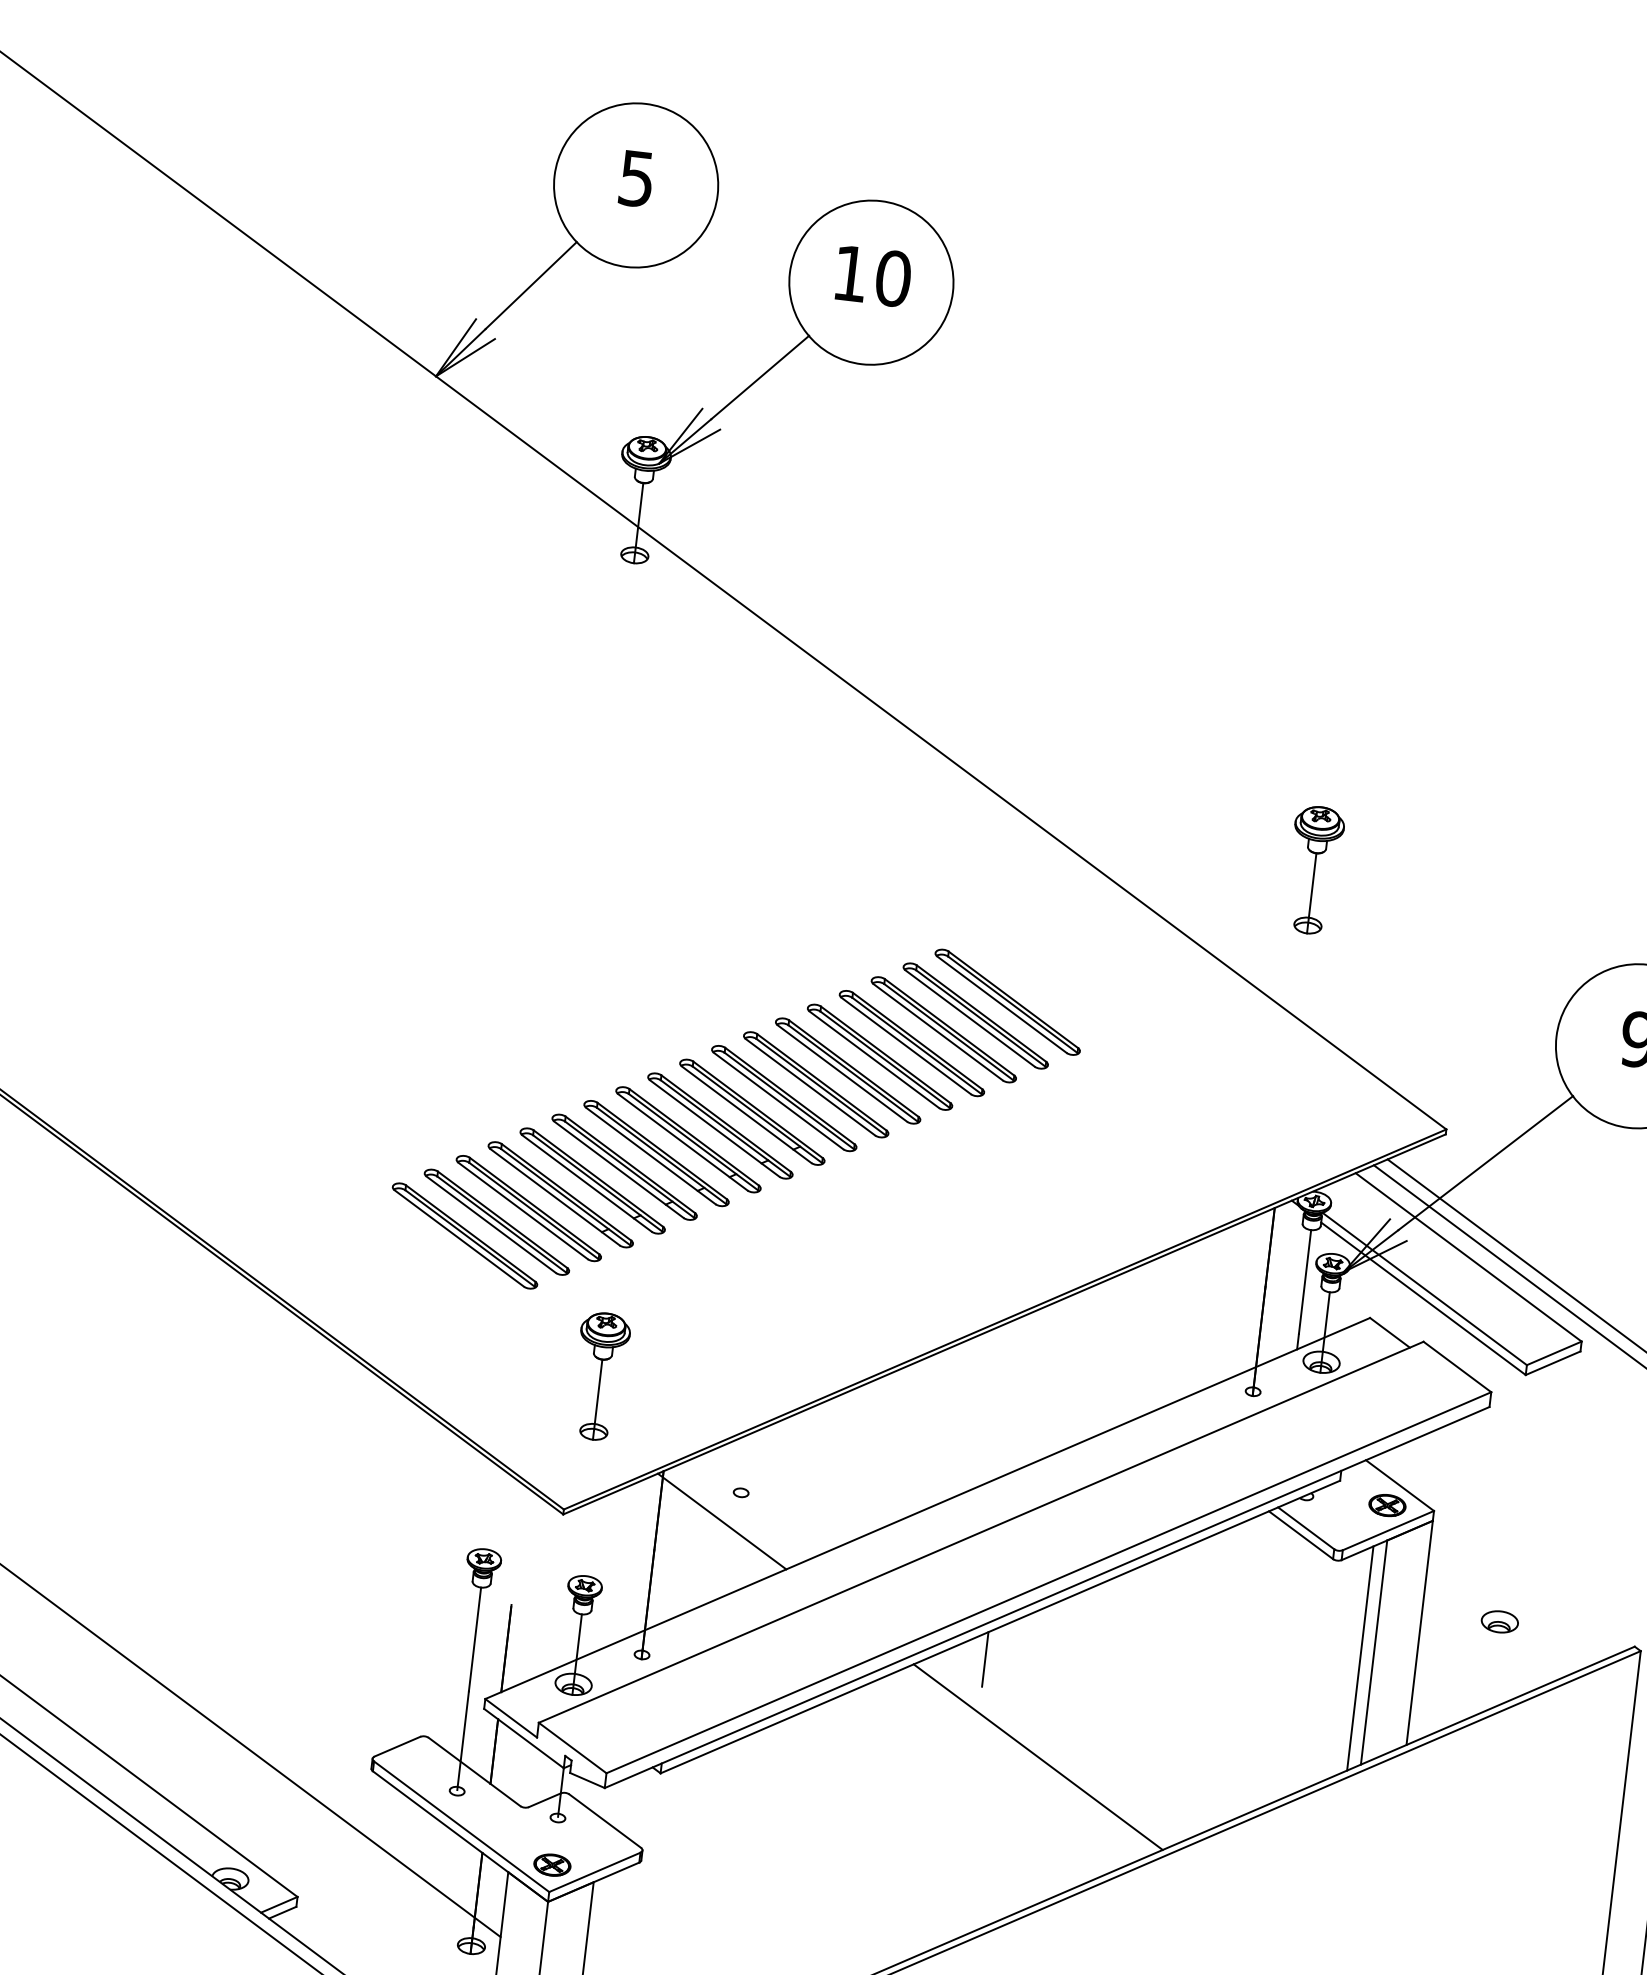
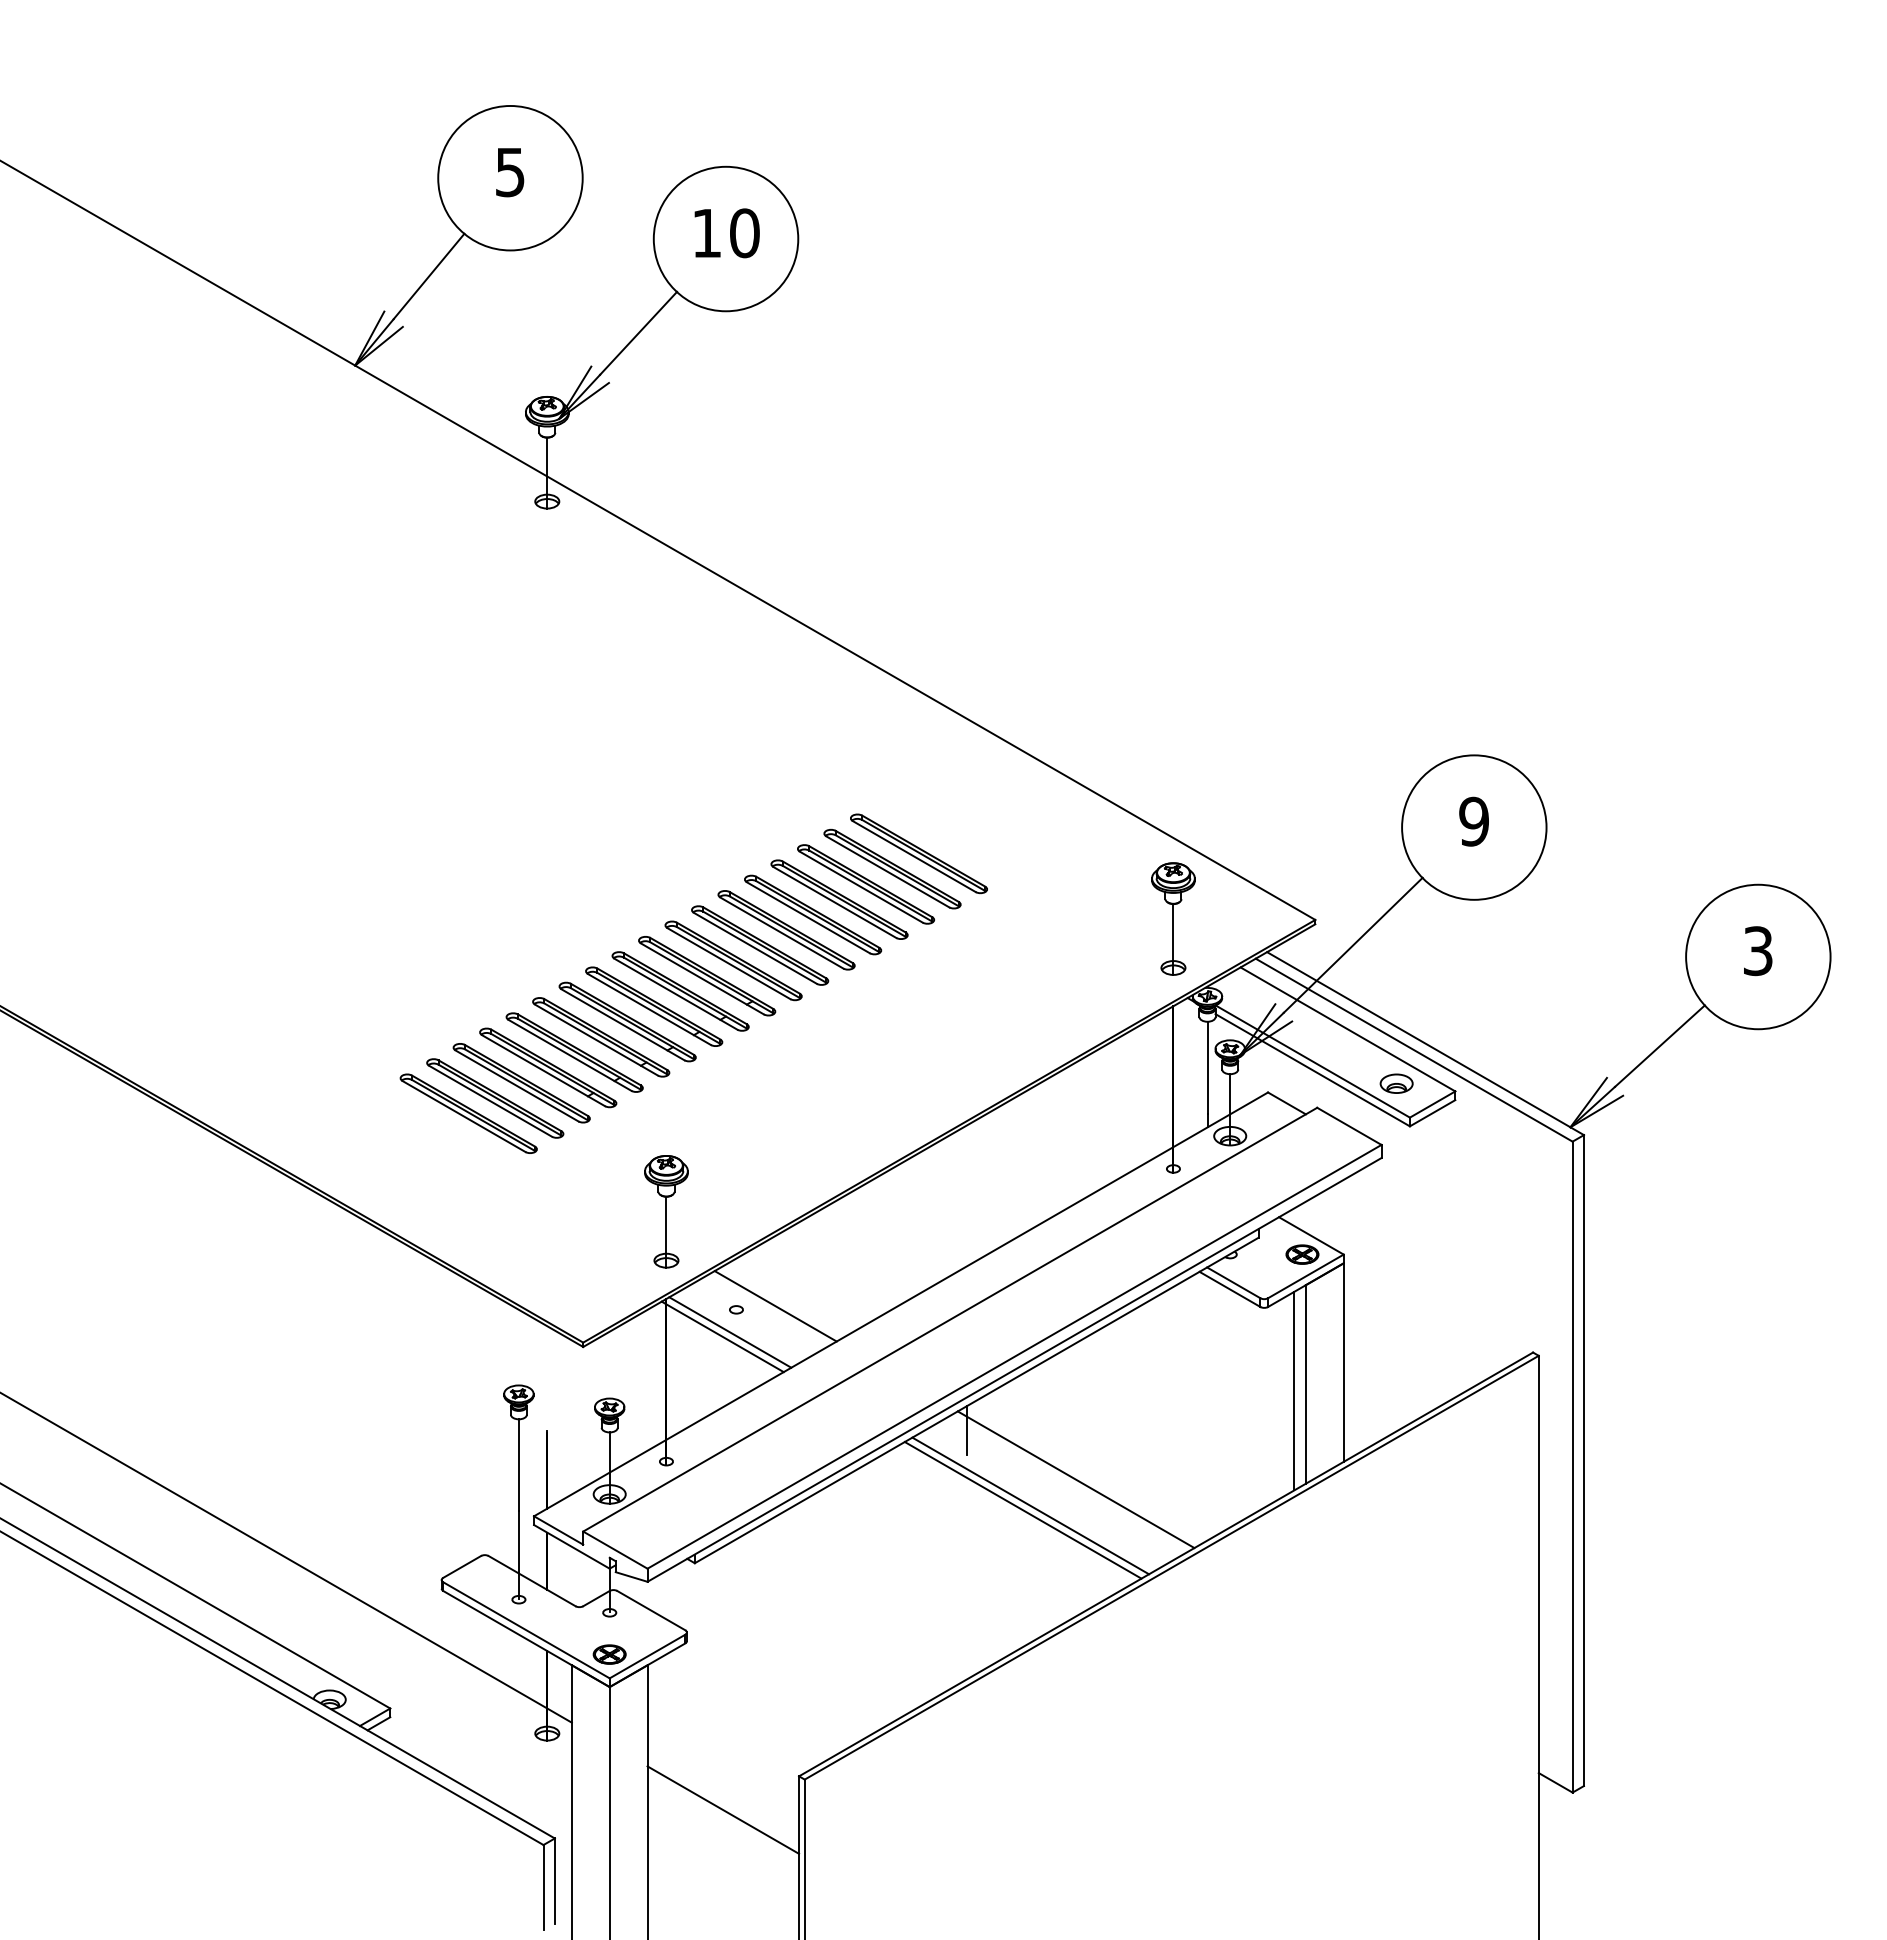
part: (1314, 869) -> (1173, 918), moved
part: (600, 1376) -> (666, 1211), moved
line: (785, 1494) -> (775, 1306), added
line: (731, 1517) -> (730, 1332), added
part: (1499, 1621) -> (1396, 1083), moved
line: (1101, 1729) -> (1075, 1479), added
line: (1047, 1752) -> (1030, 1505), added

